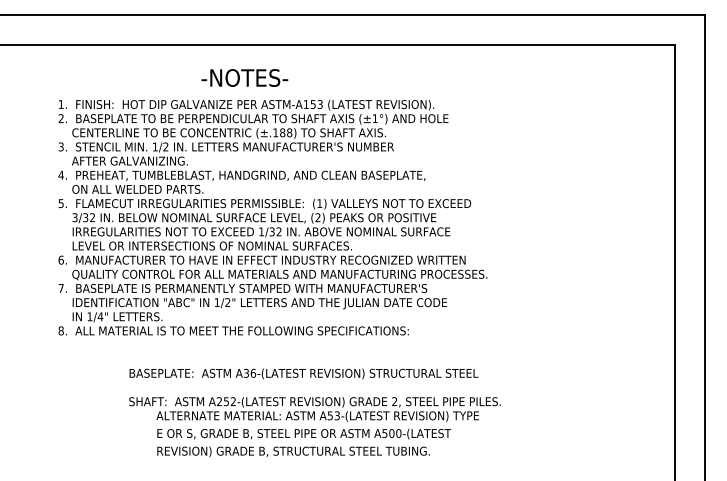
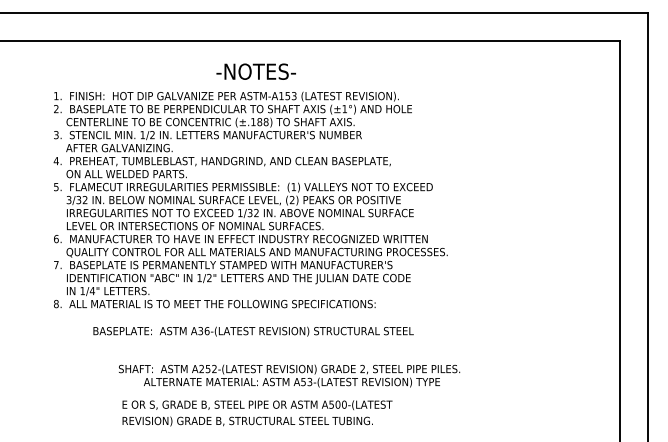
text: (244, 77) -> (255, 71), moved
text: (303, 373) -> (253, 331), moved
text: (304, 442) -> (257, 412), moved

